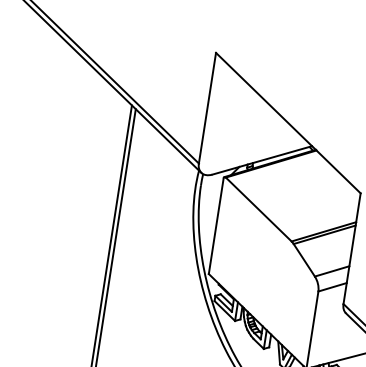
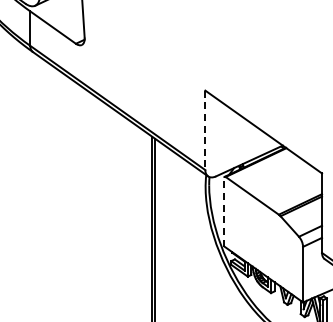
line: (207, 108) -> (205, 130), solid -> dashed
line: (216, 225) -> (224, 211), solid -> dashed

